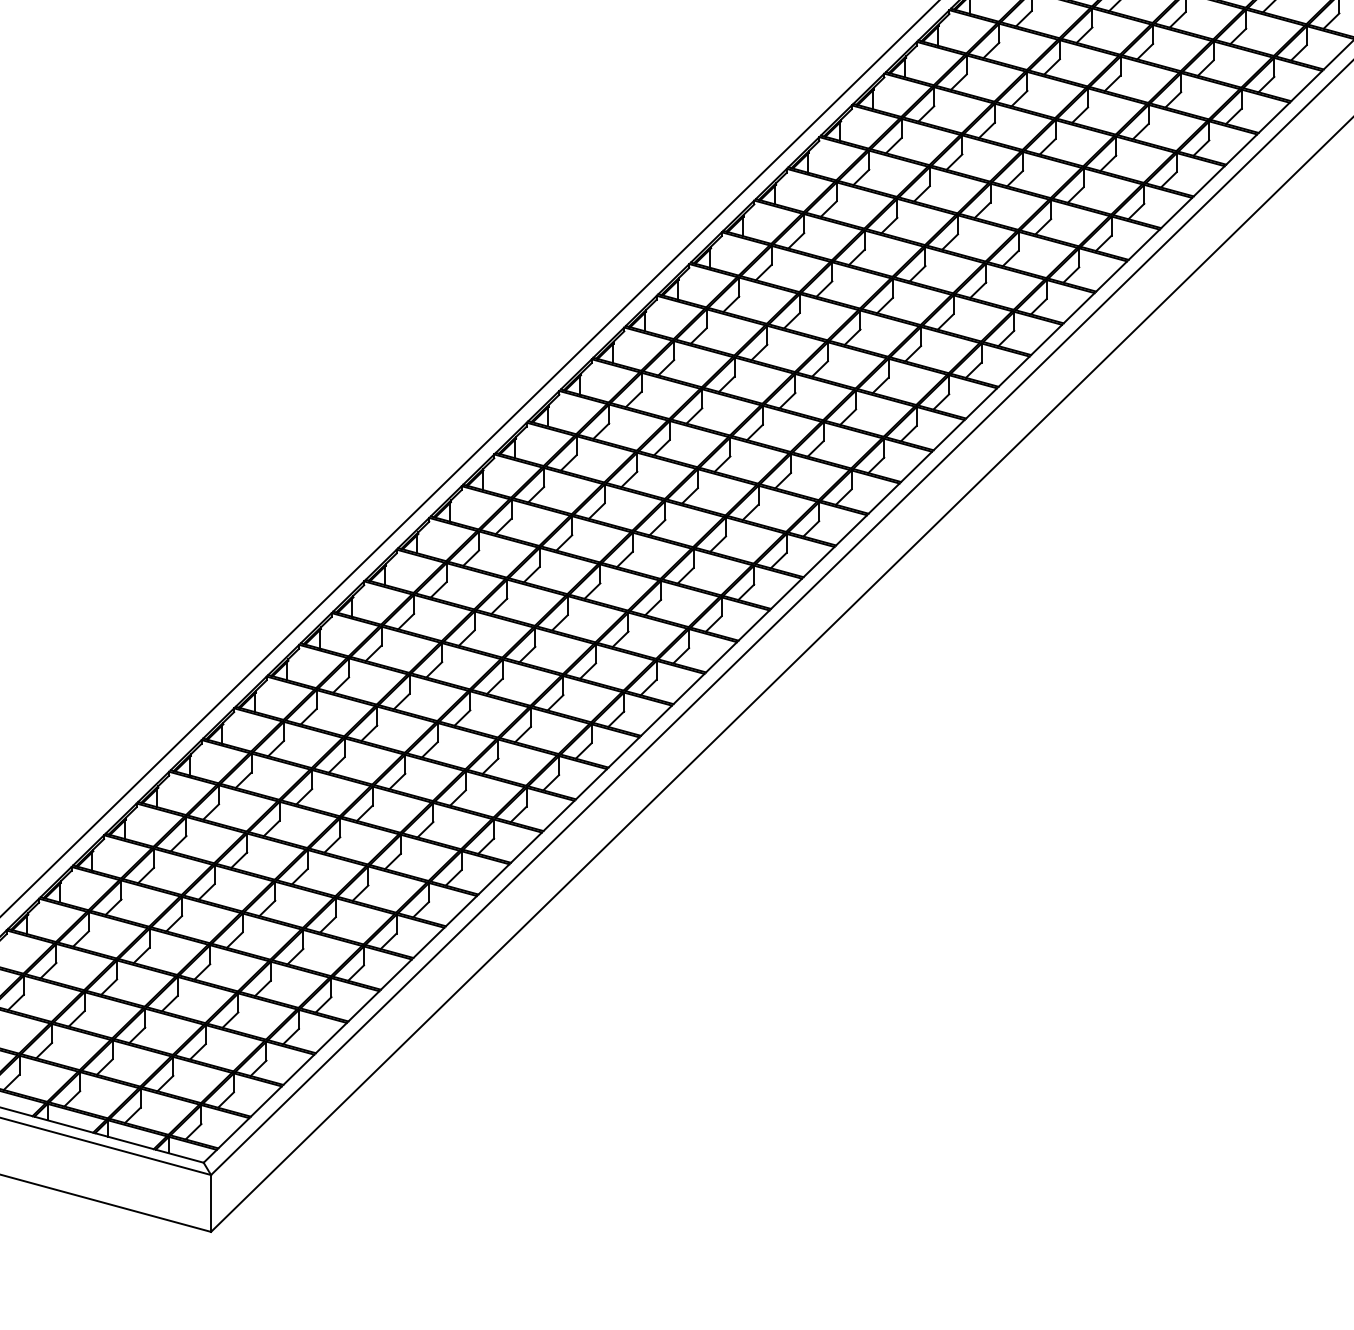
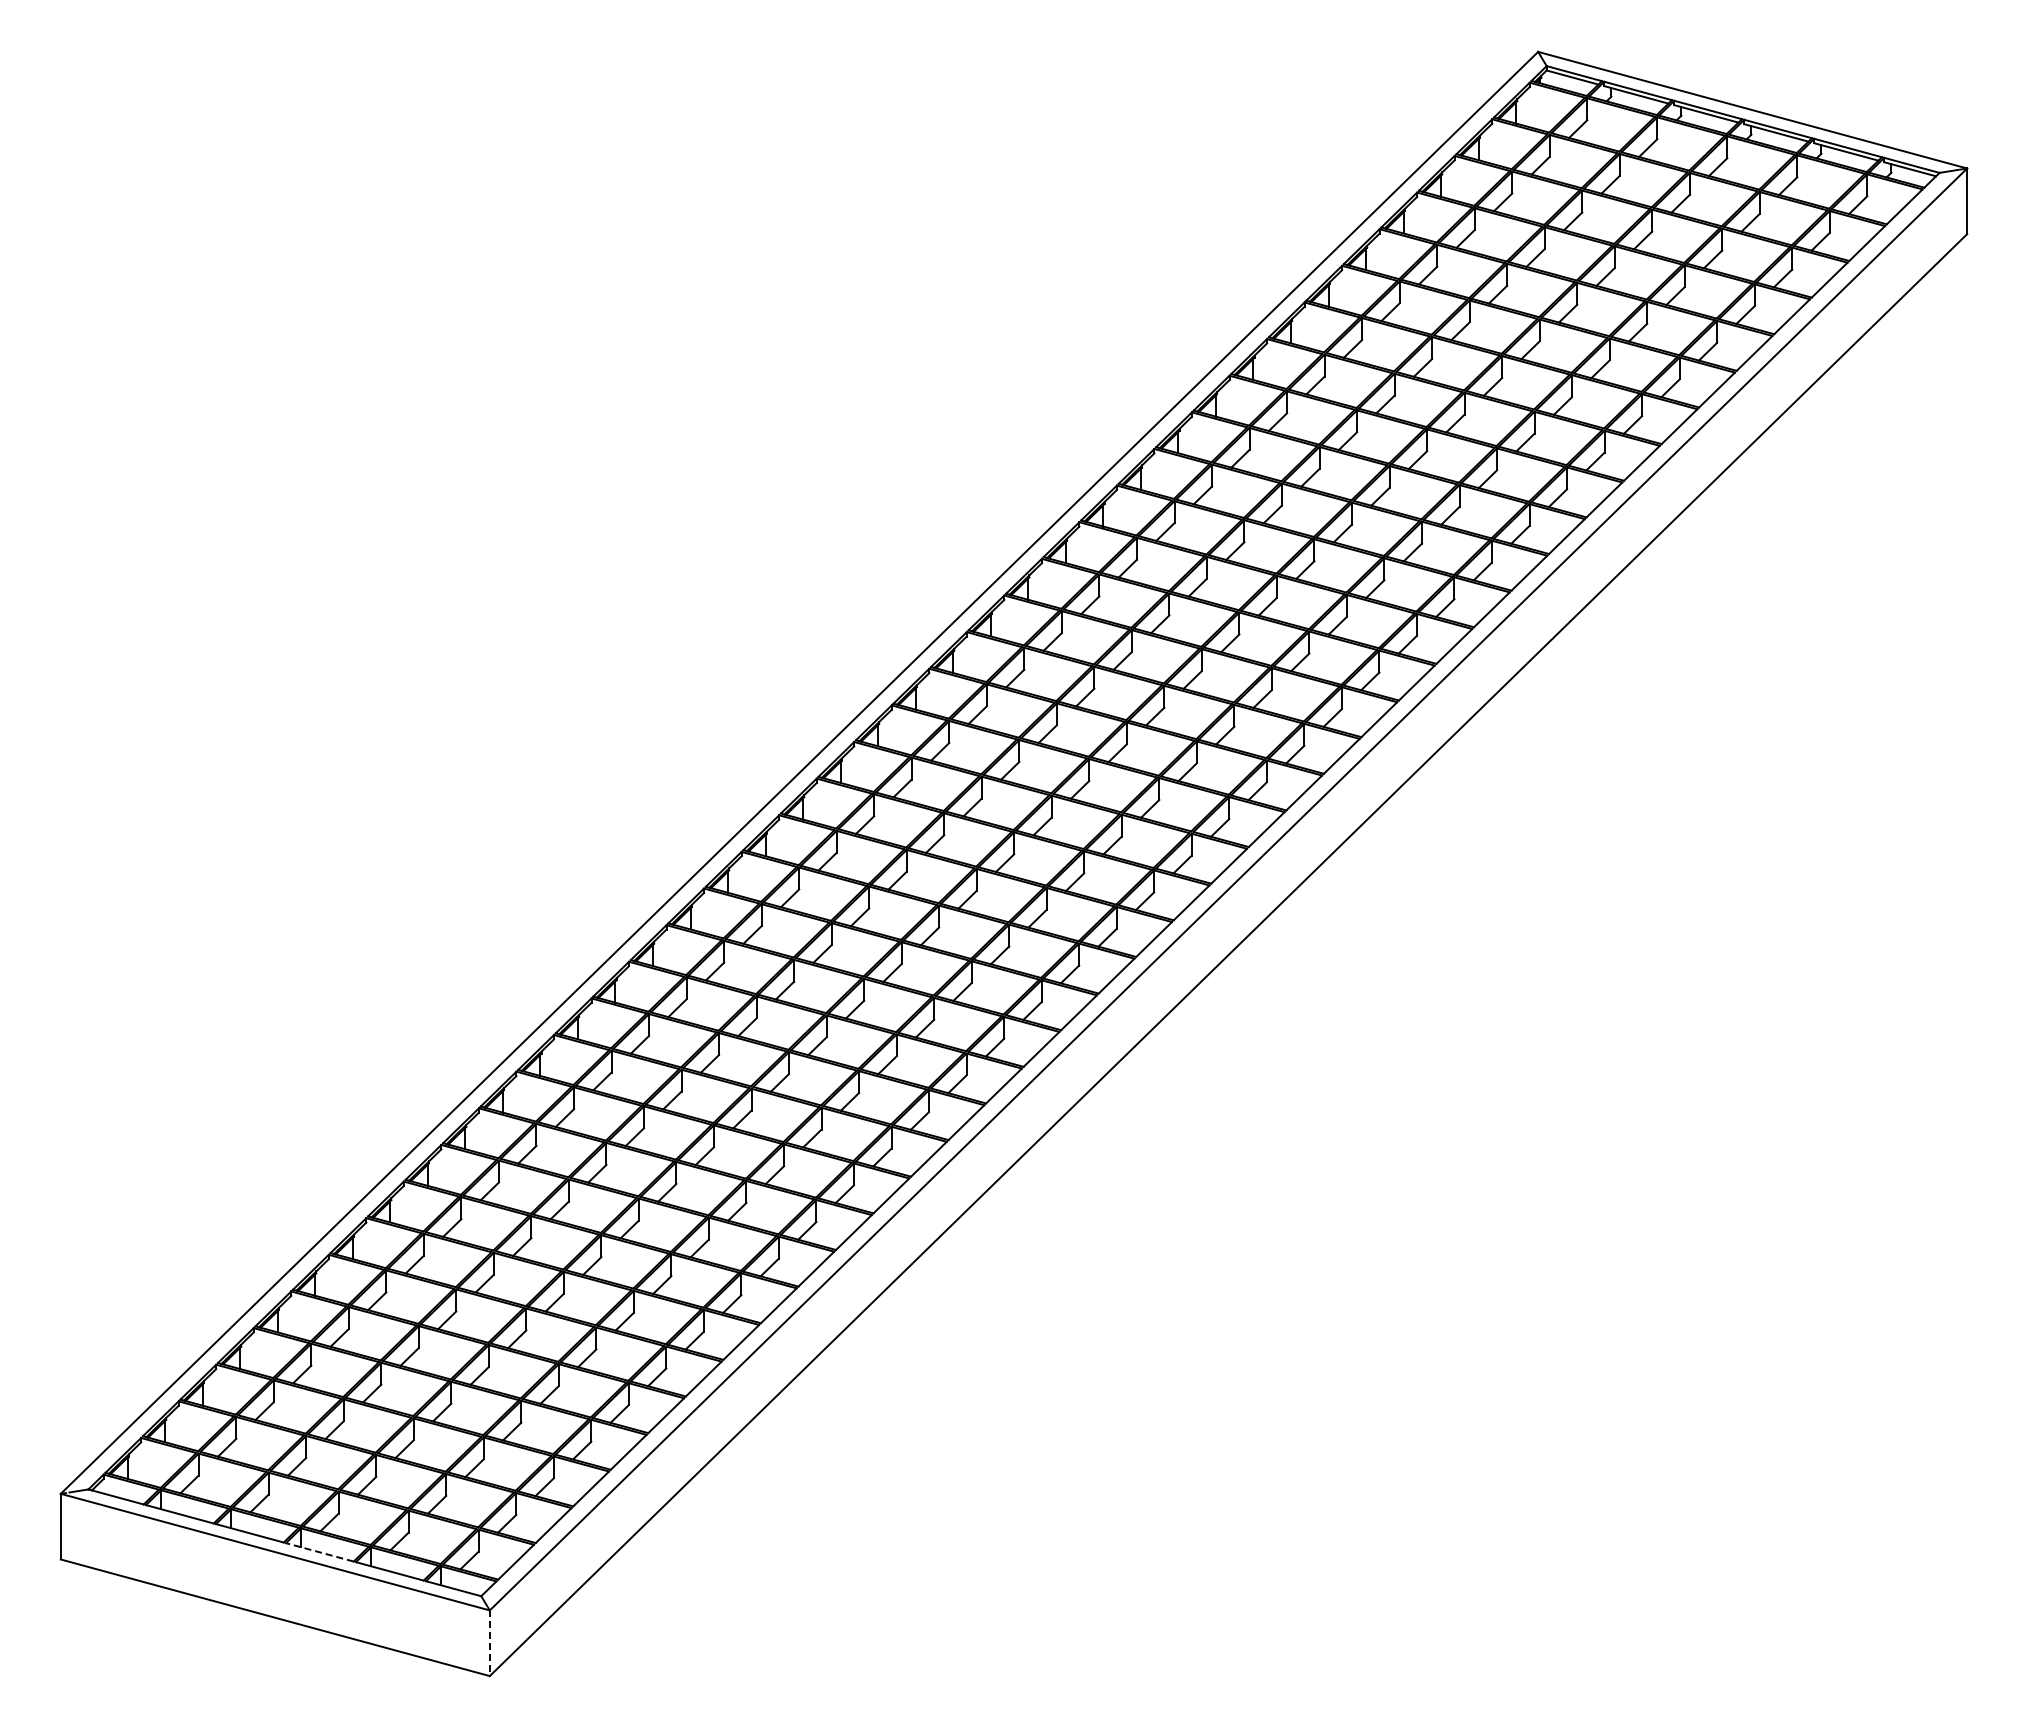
line: (63, 1124) -> (319, 1552), solid -> dashed
line: (210, 1203) -> (489, 1643), solid -> dashed

